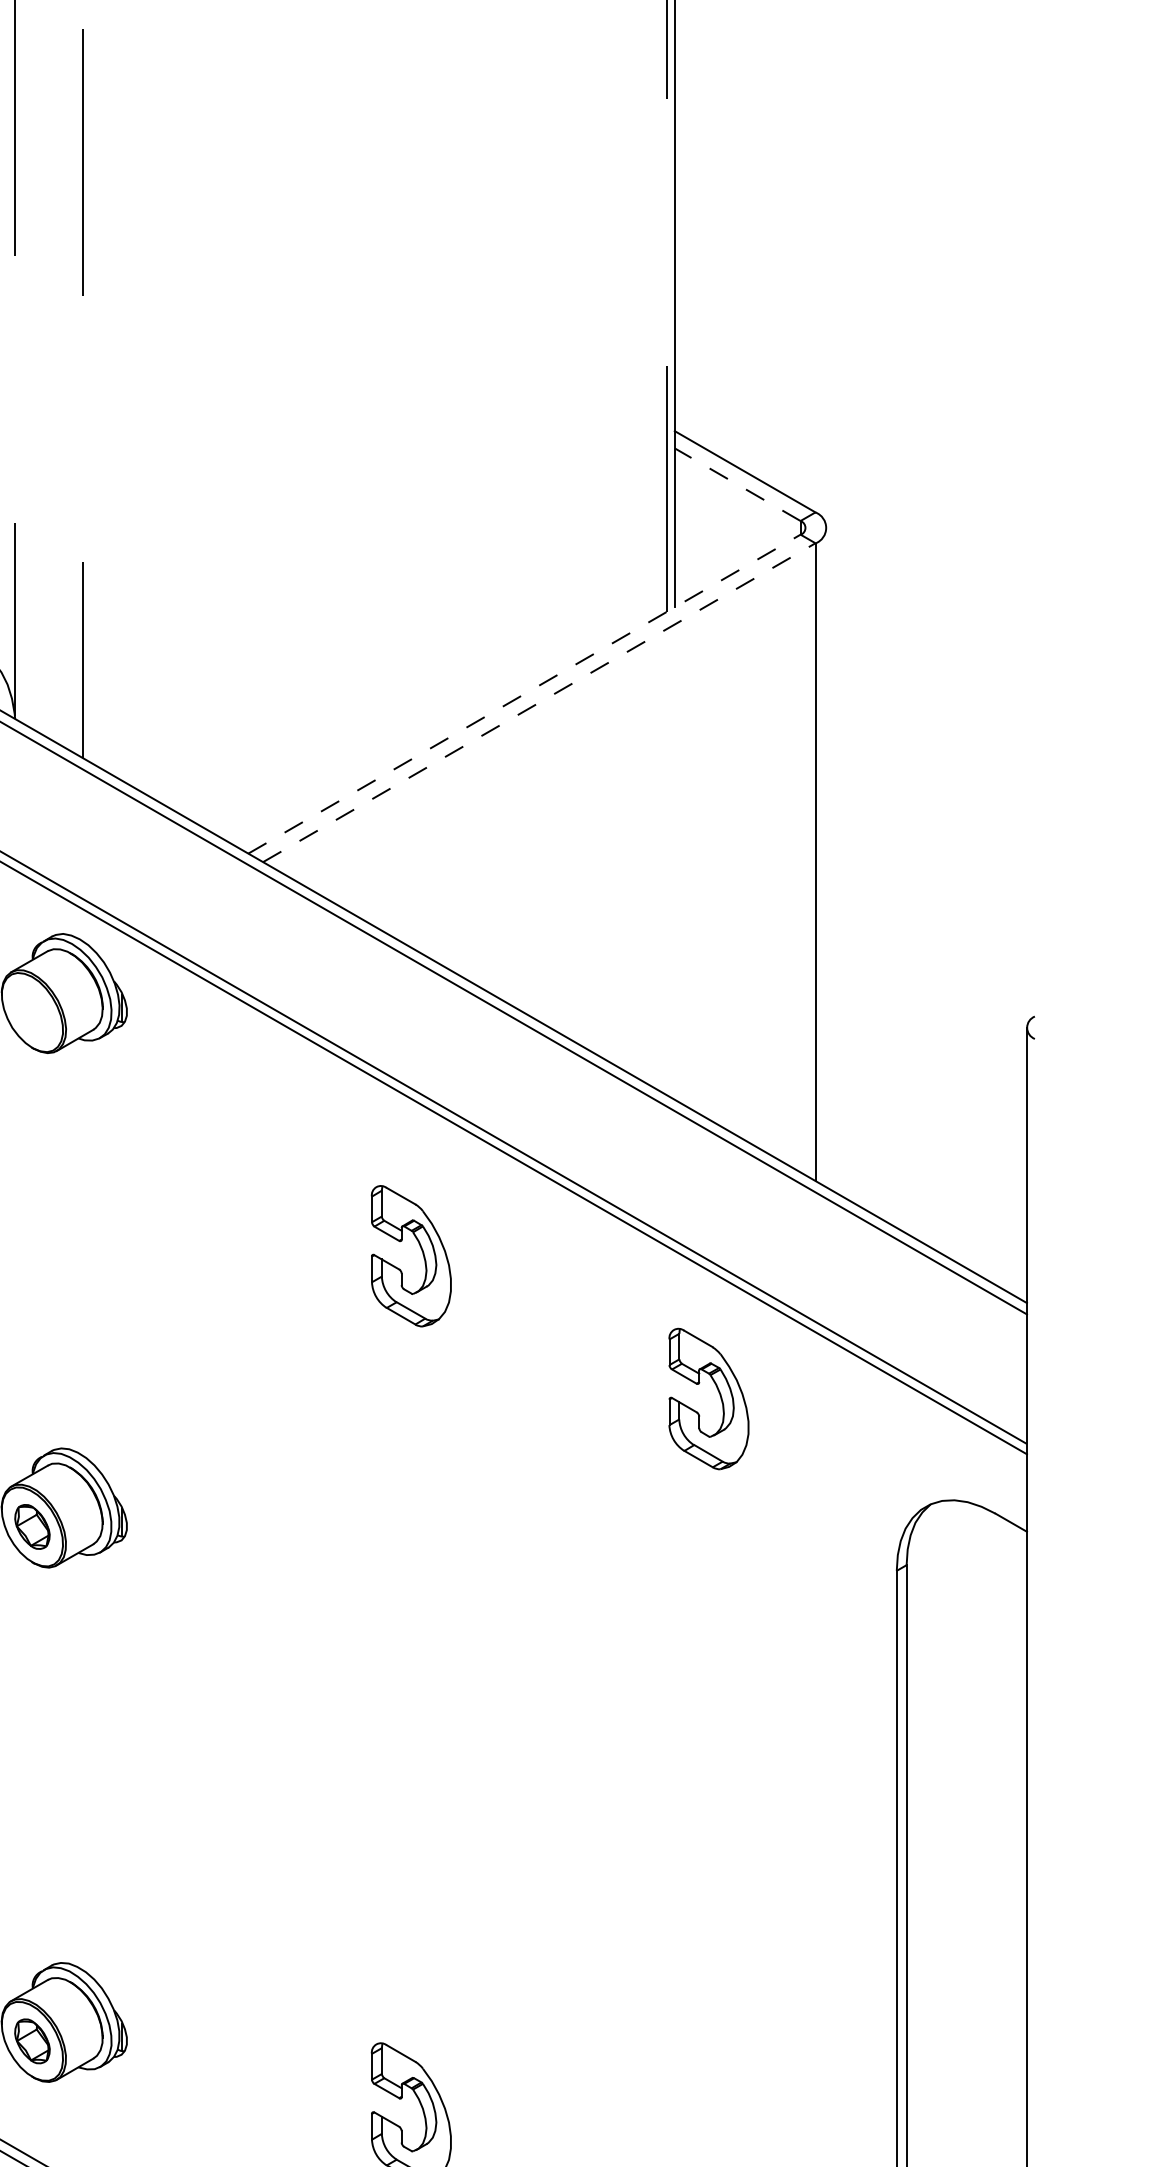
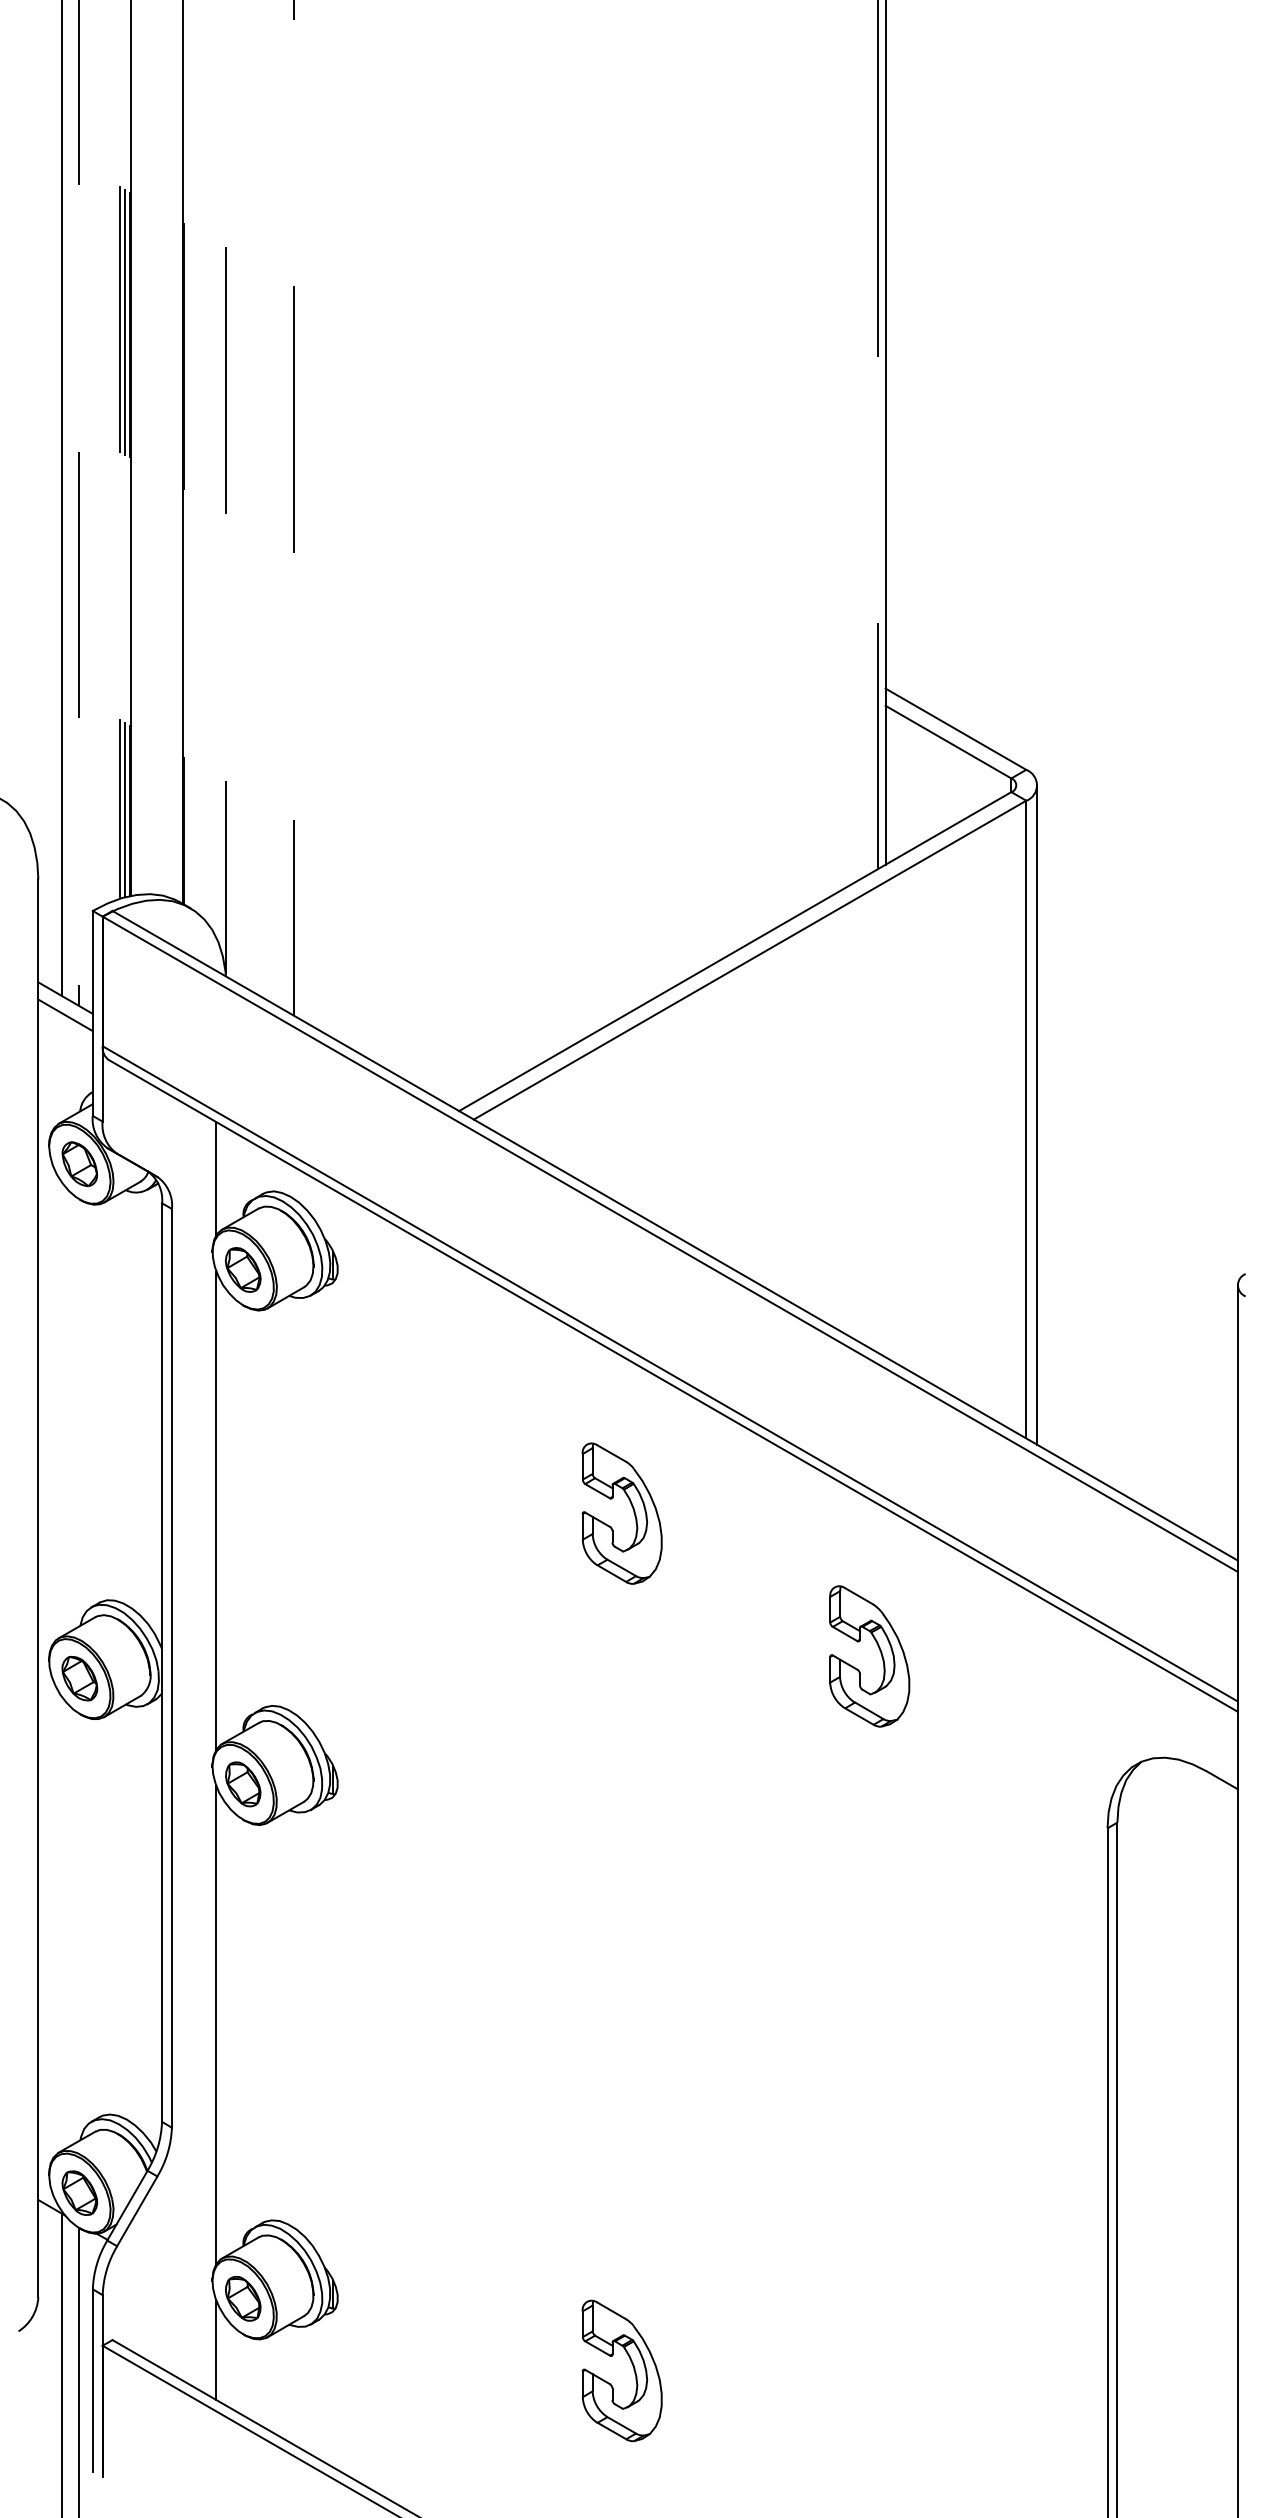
line: (737, 485) -> (948, 742), dashed -> solid
line: (524, 694) -> (735, 951), dashed -> solid
line: (539, 703) -> (750, 960), dashed -> solid
line: (826, 857) -> (1037, 1114), added
line: (5, 921) -> (216, 1178), added
part: (32, 1012) -> (243, 1269), added
line: (5, 1253) -> (216, 1510), added
part: (719, 1396) -> (880, 1653), moved
line: (5, 1767) -> (216, 2024), added
line: (5, 2092) -> (216, 2349), added

